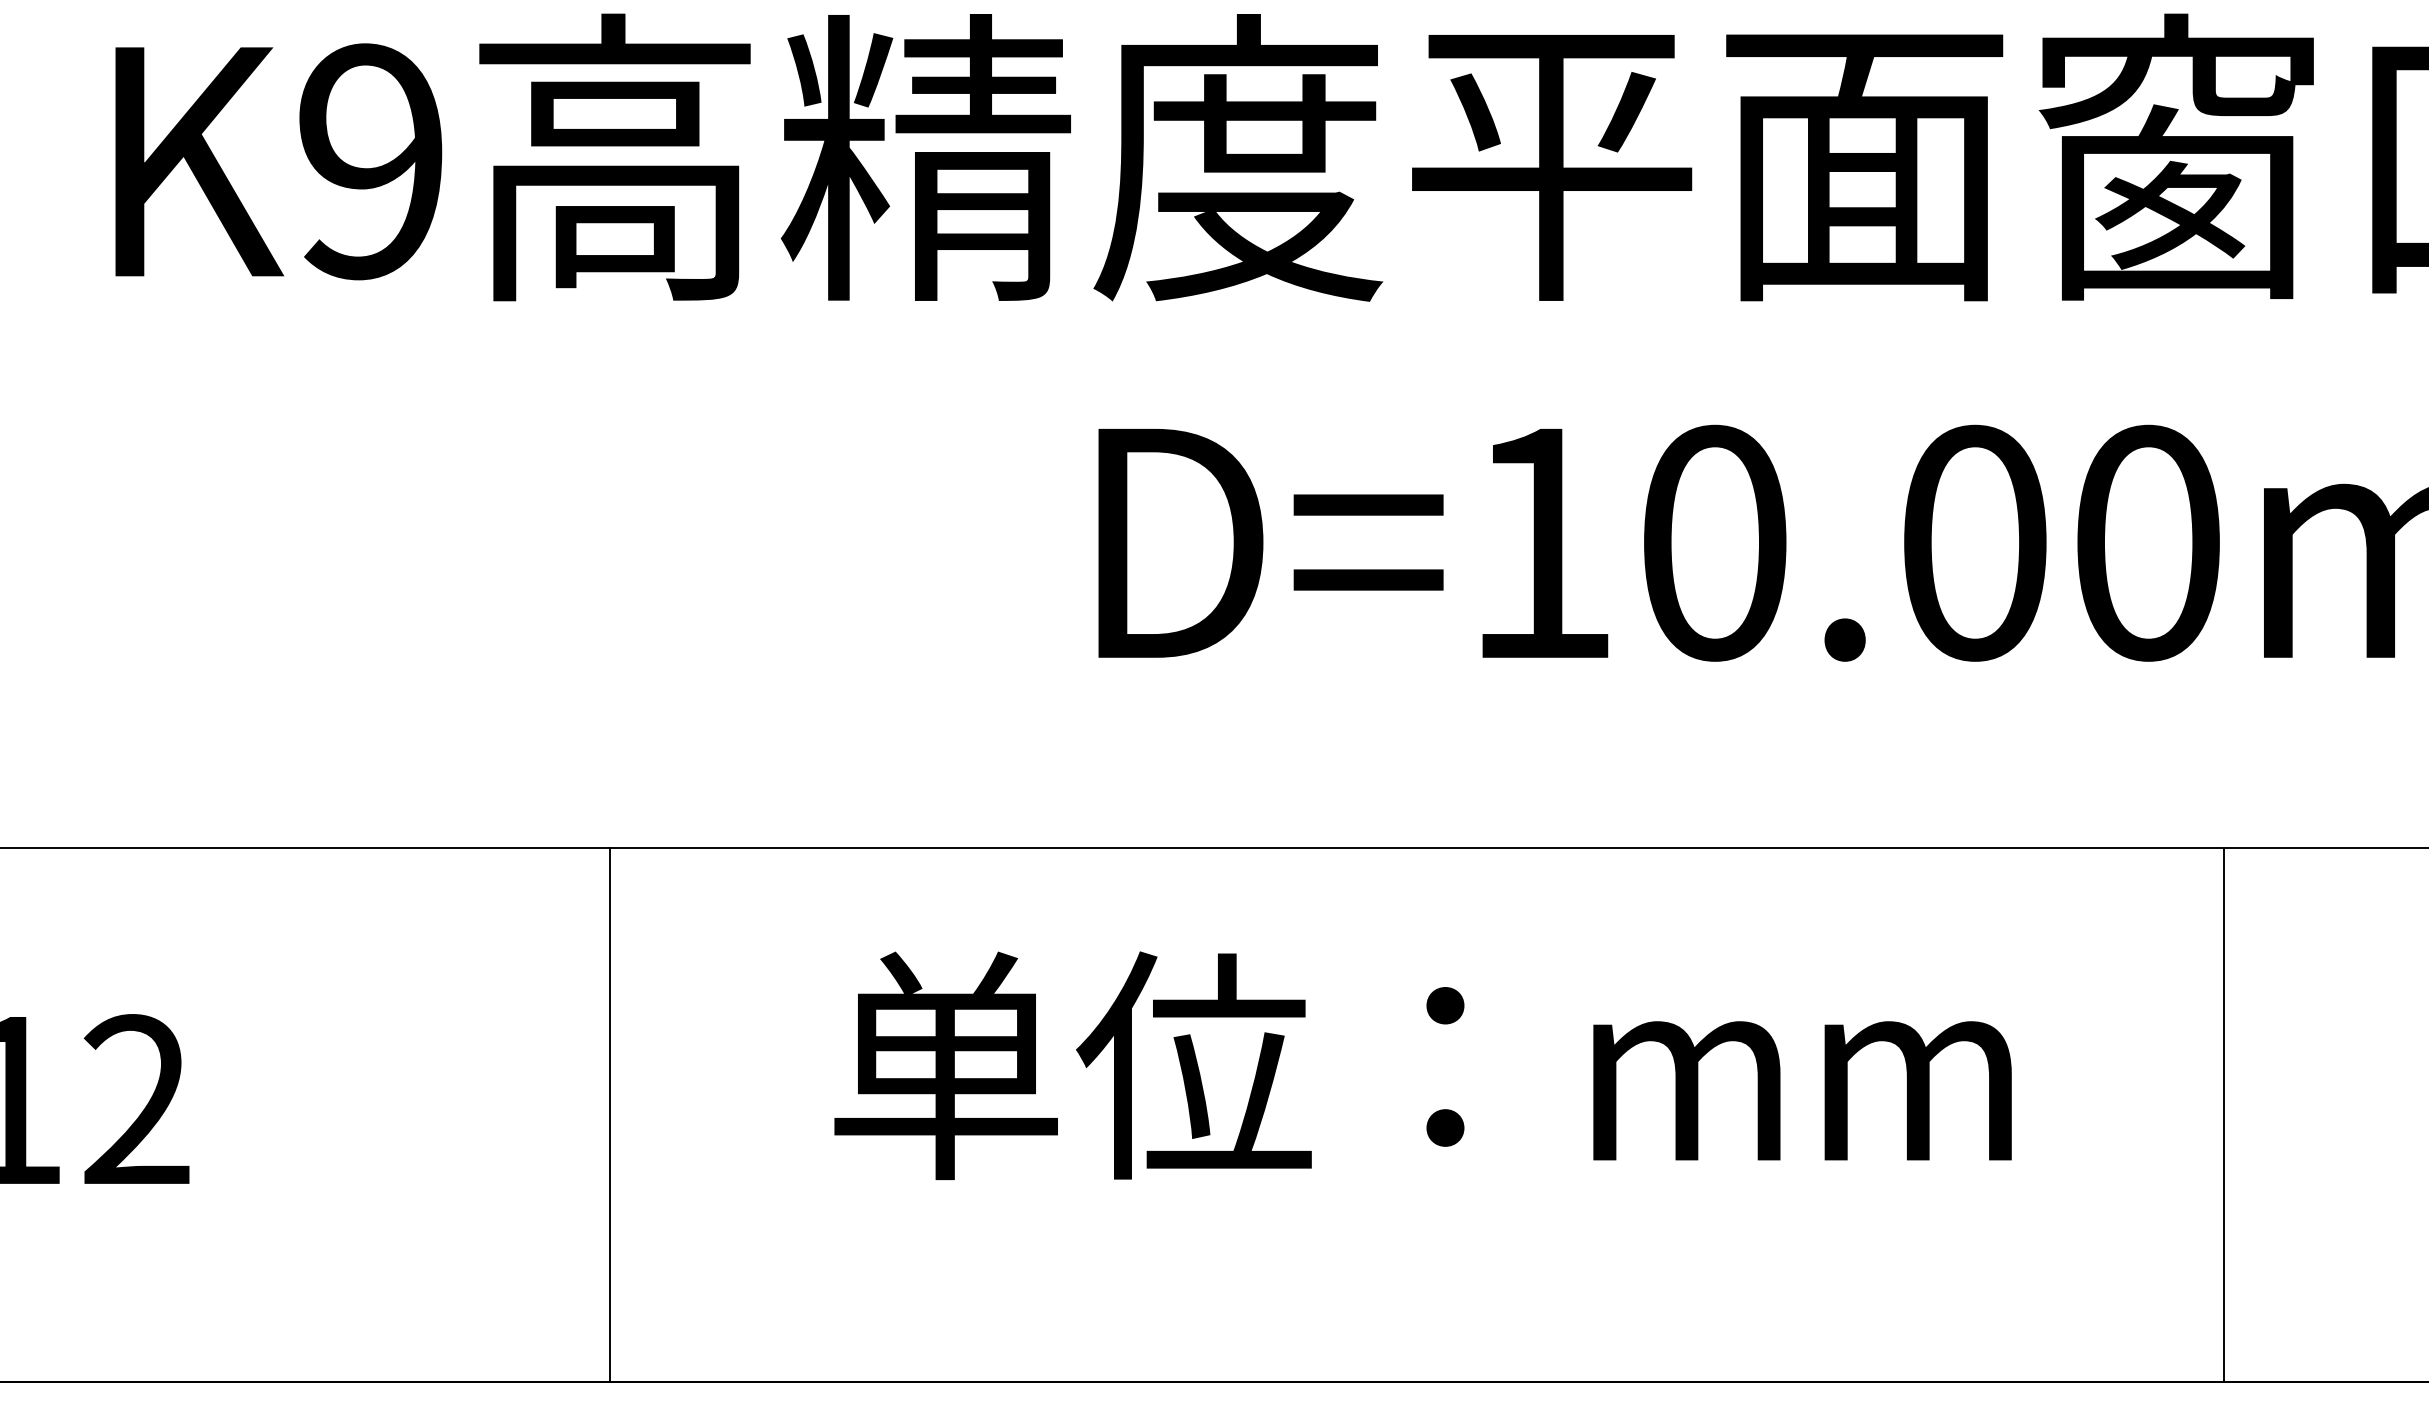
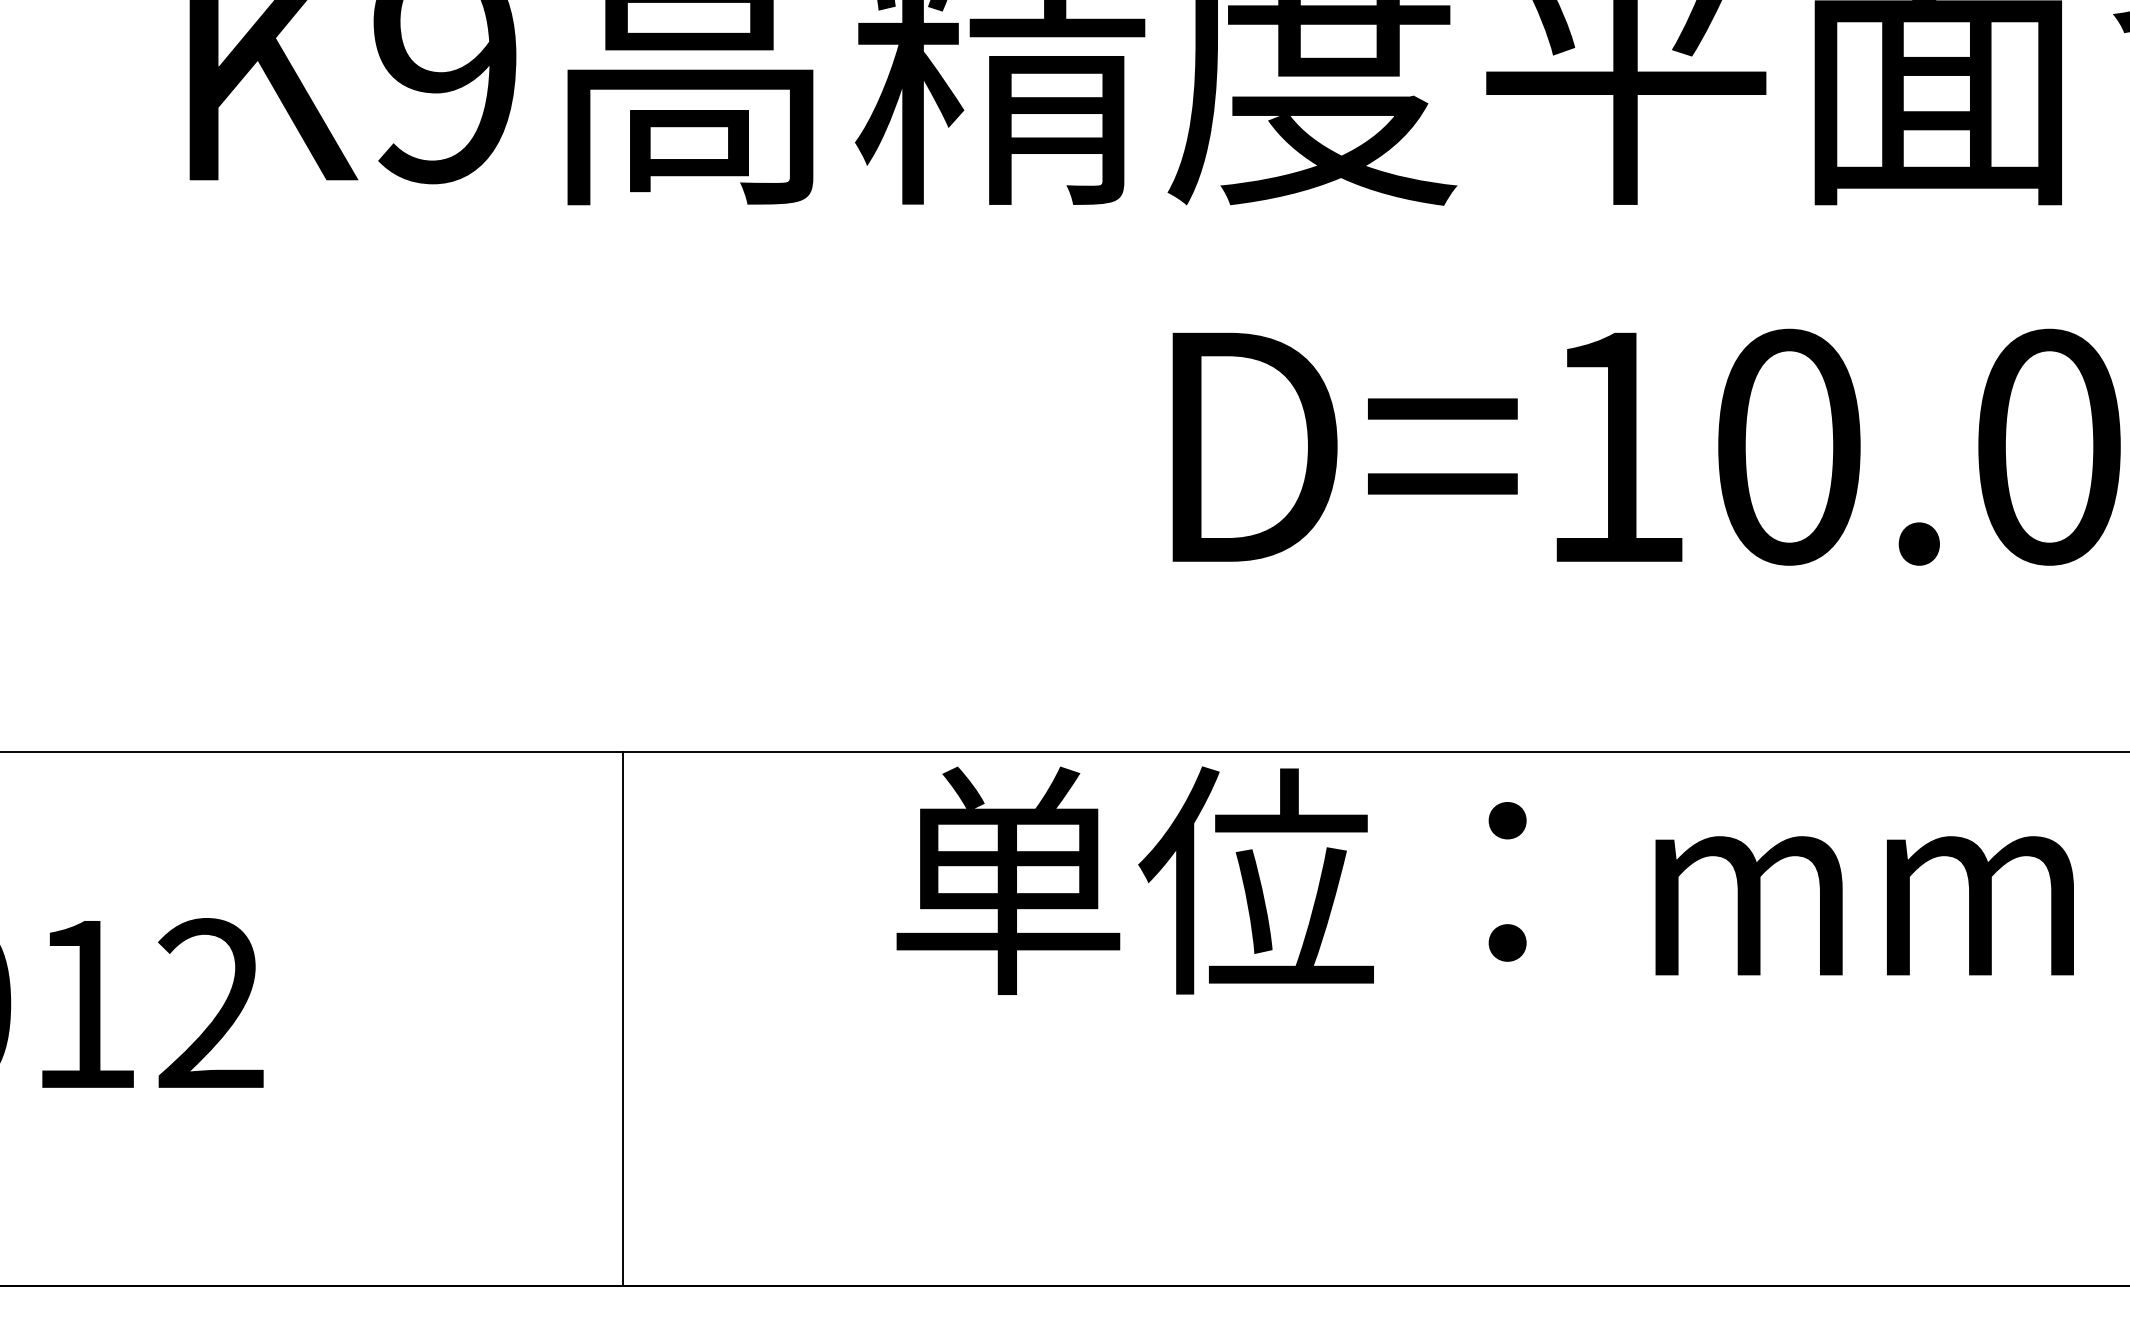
text: (1422, 1065) -> (1484, 880), moved
line: (610, 1114) -> (622, 1018), moved

